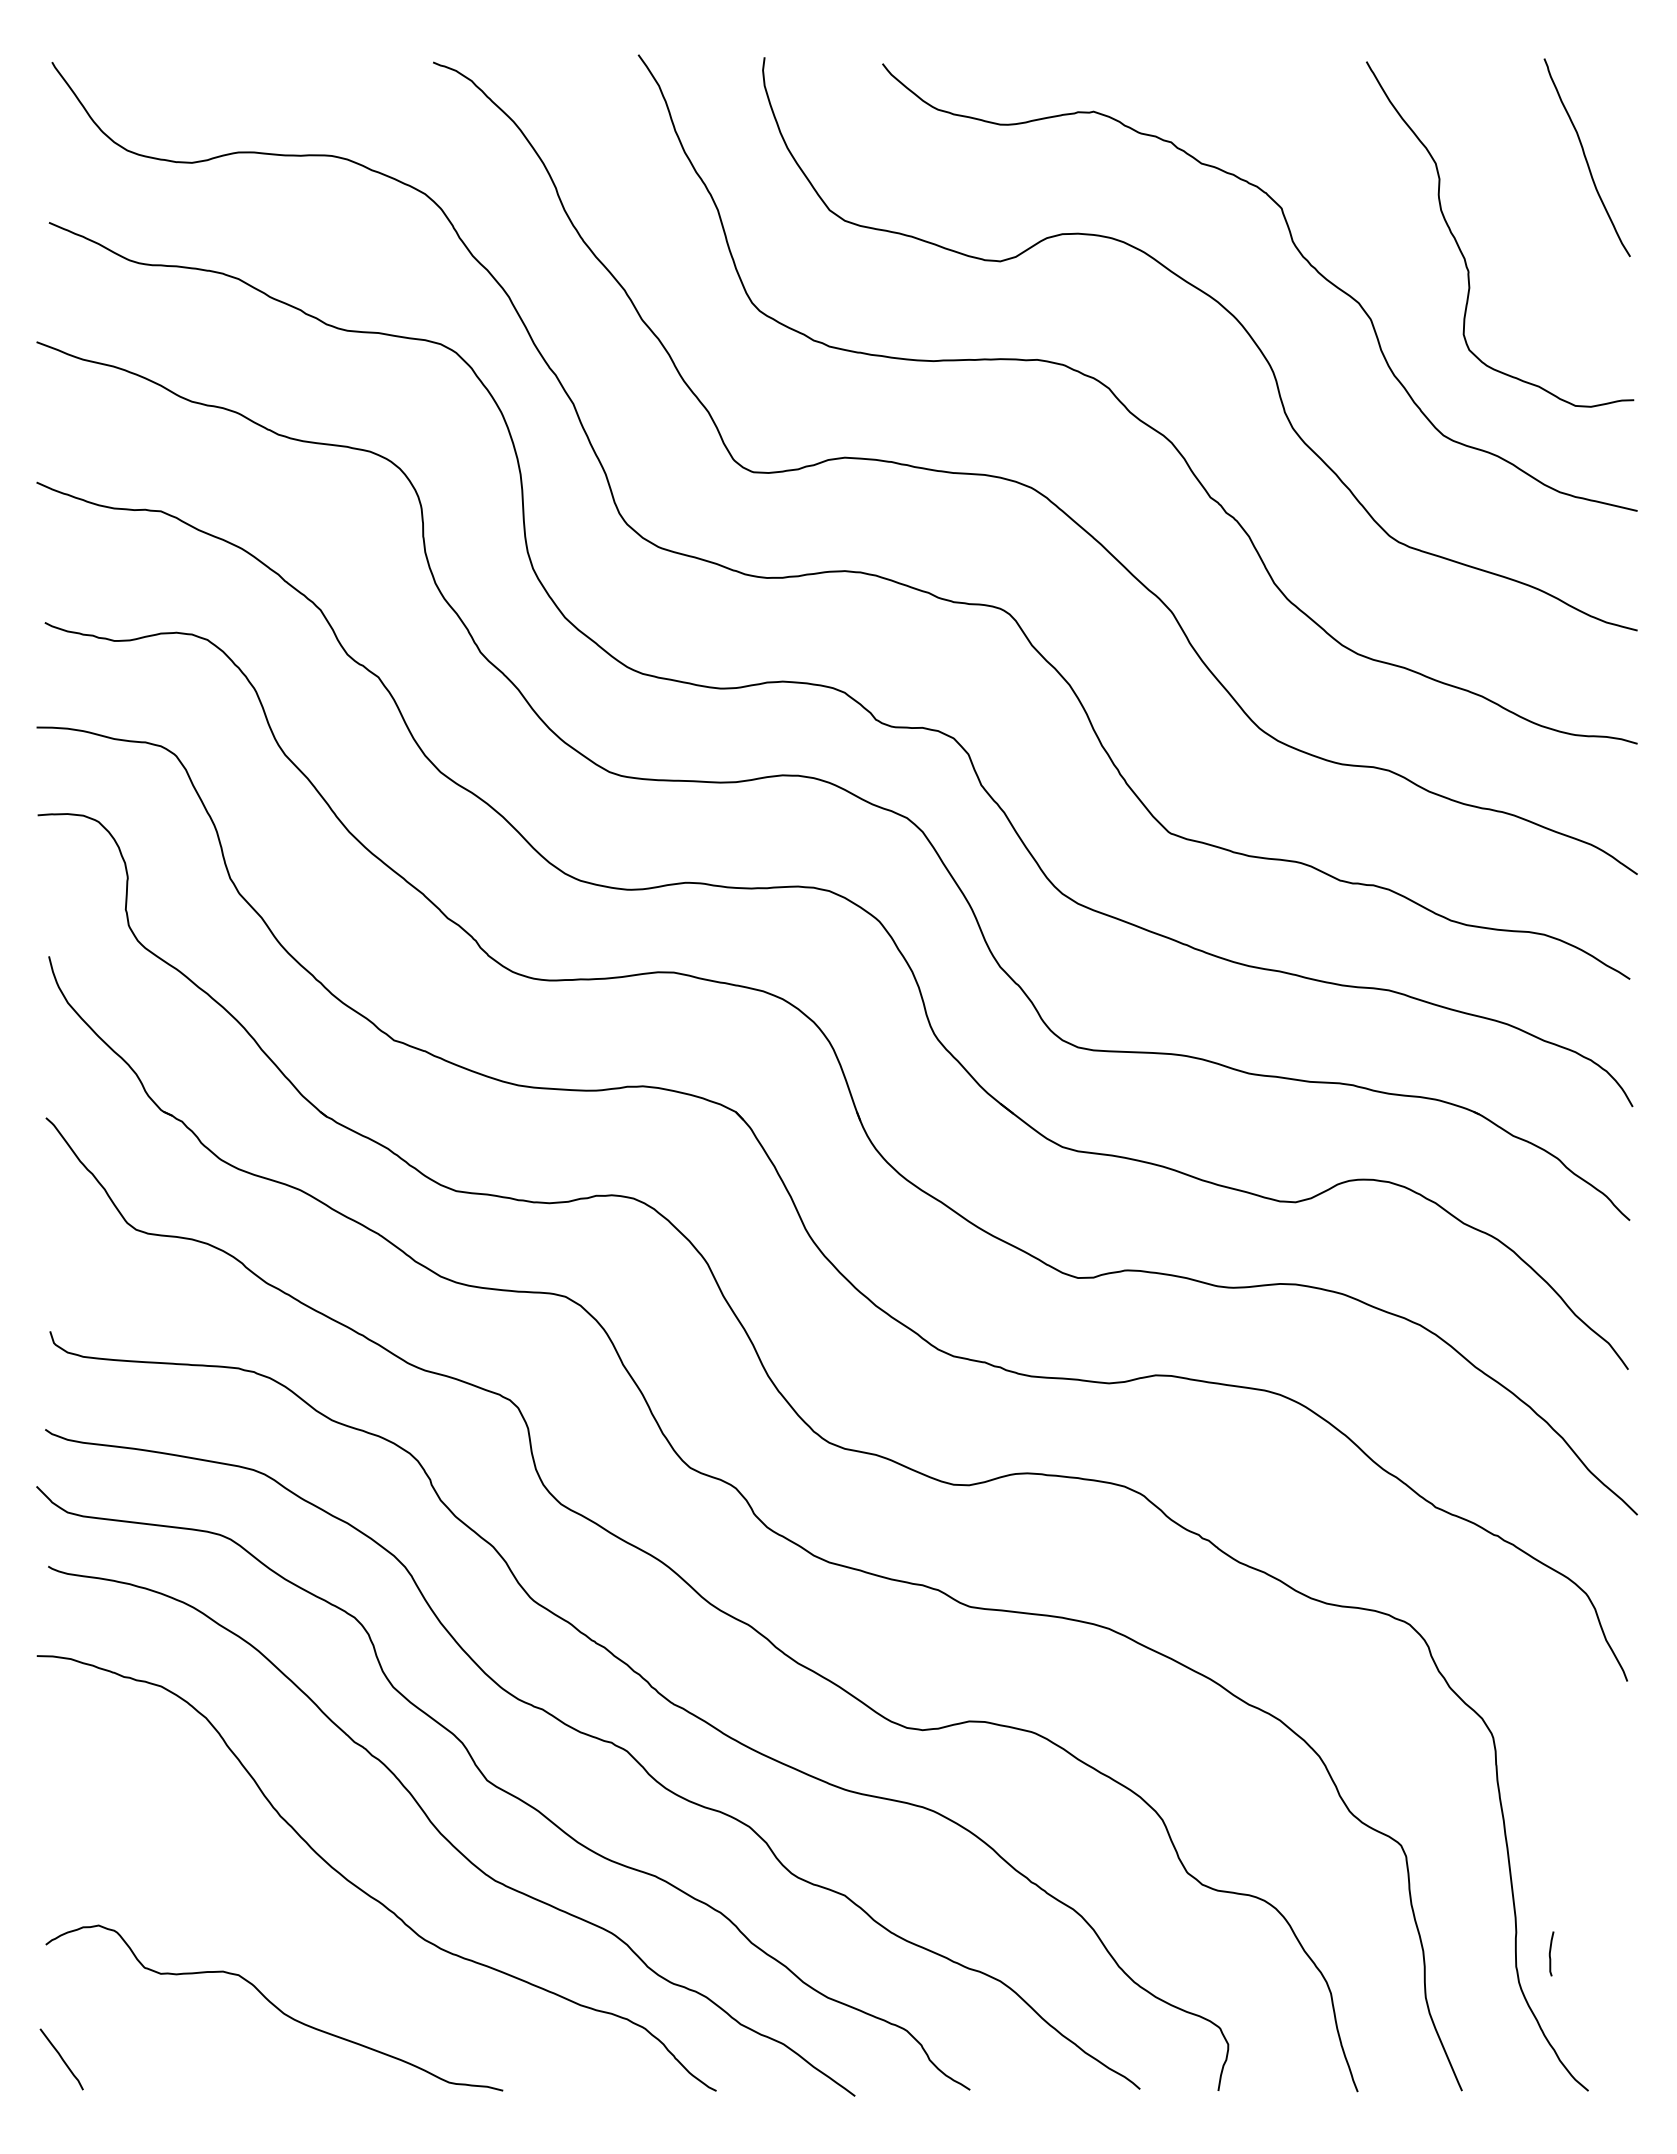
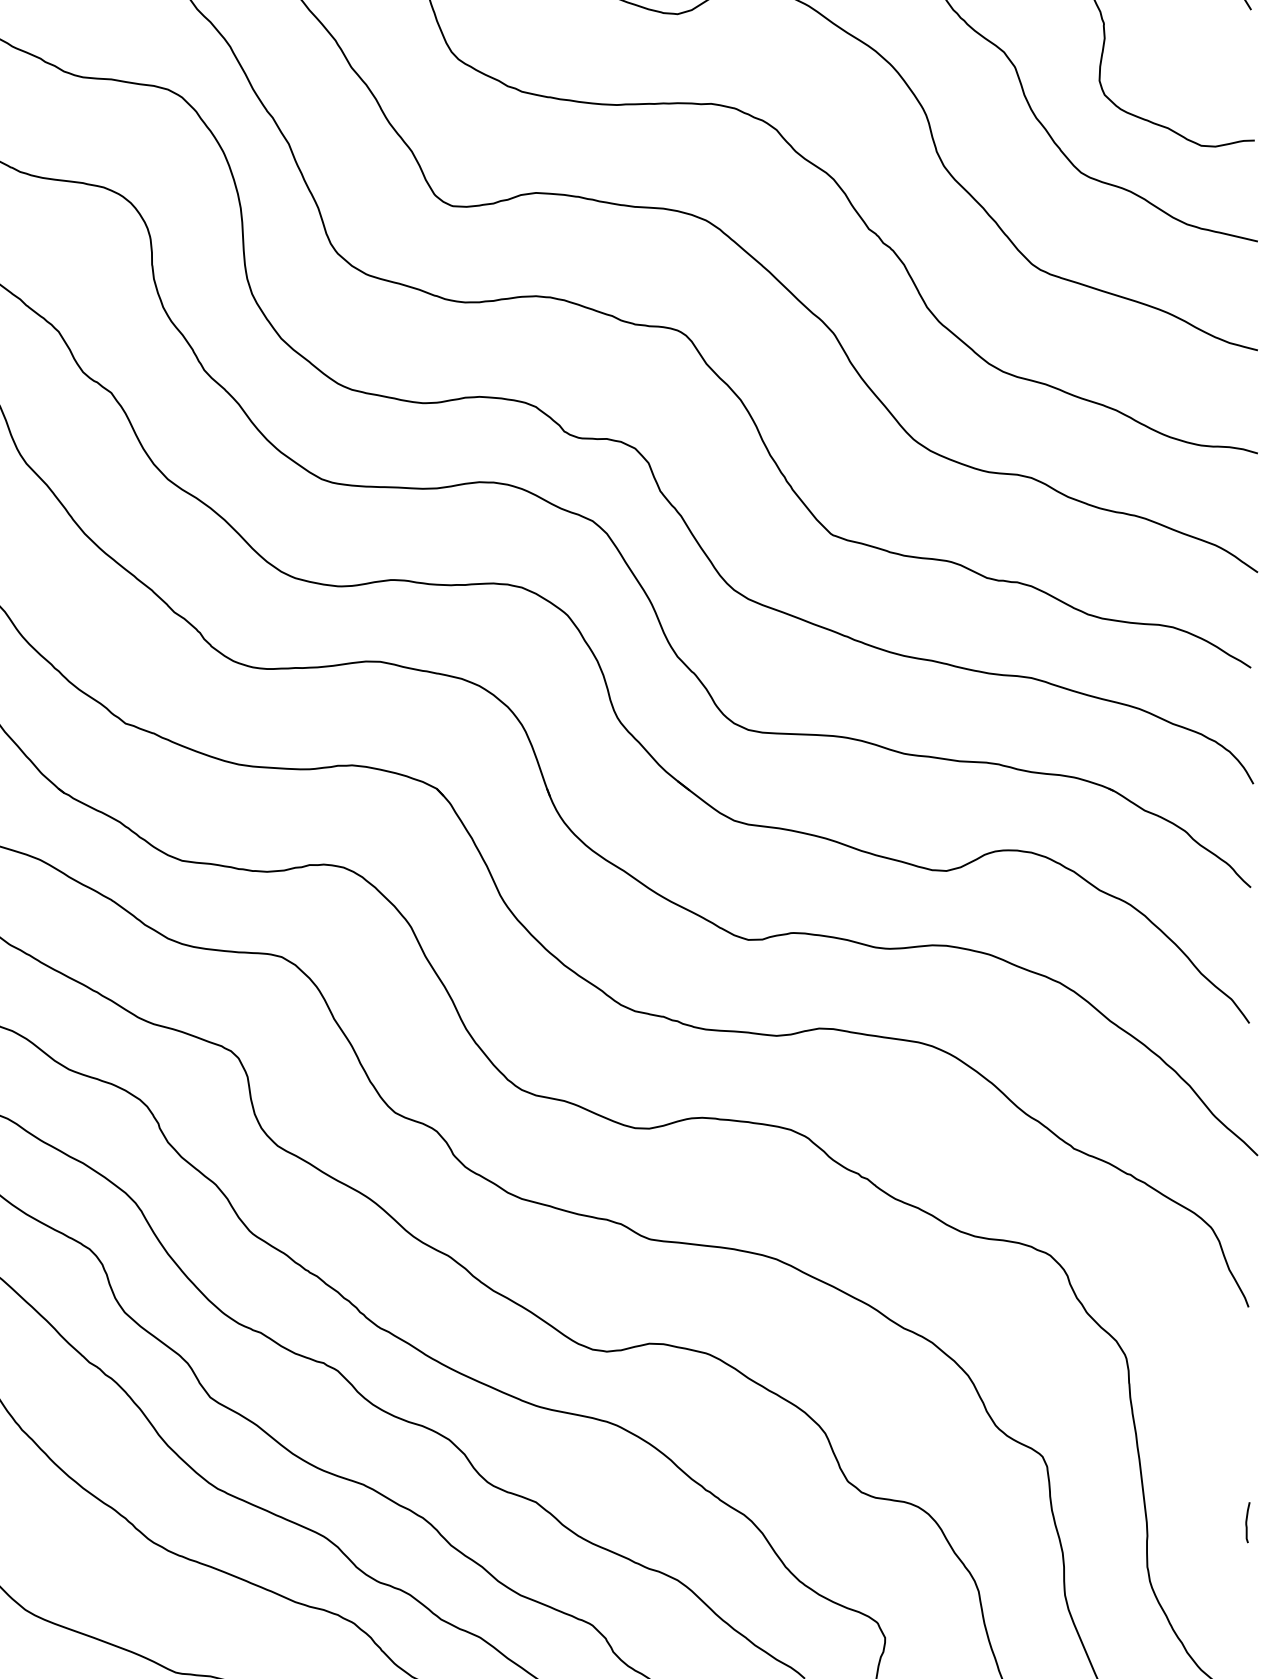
curve: (1550, 1953) -> (1246, 1522), moved

